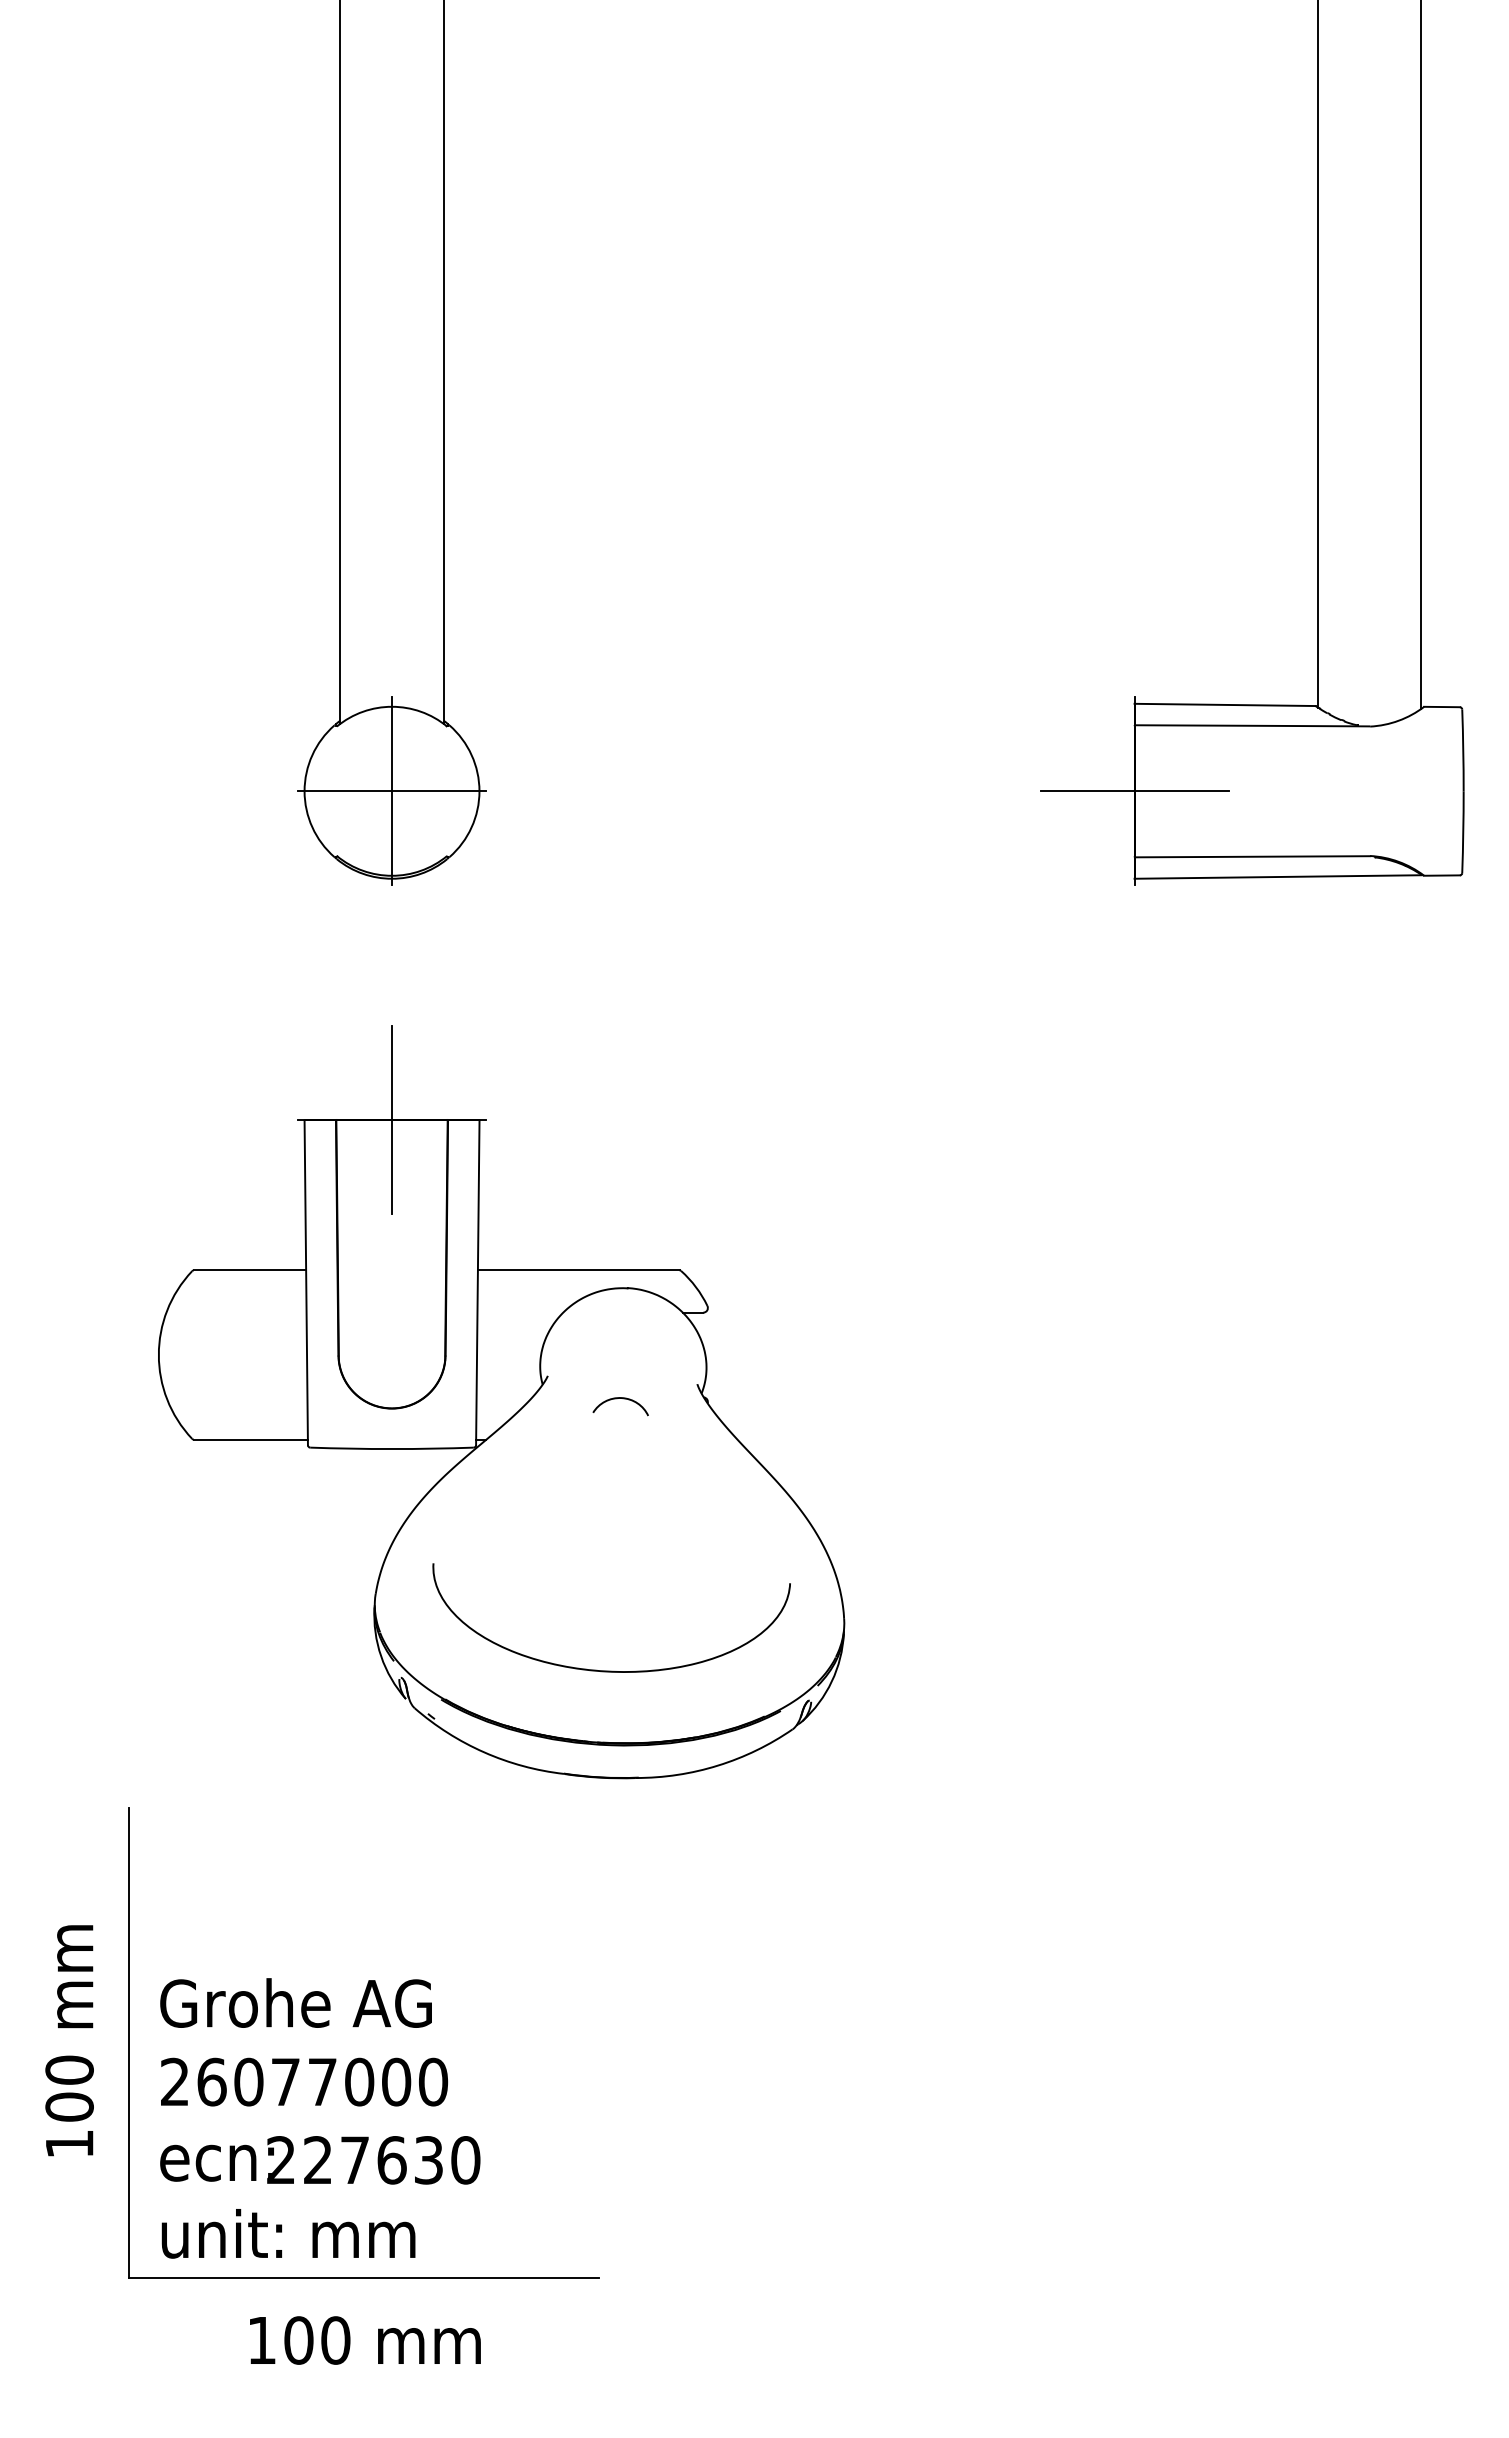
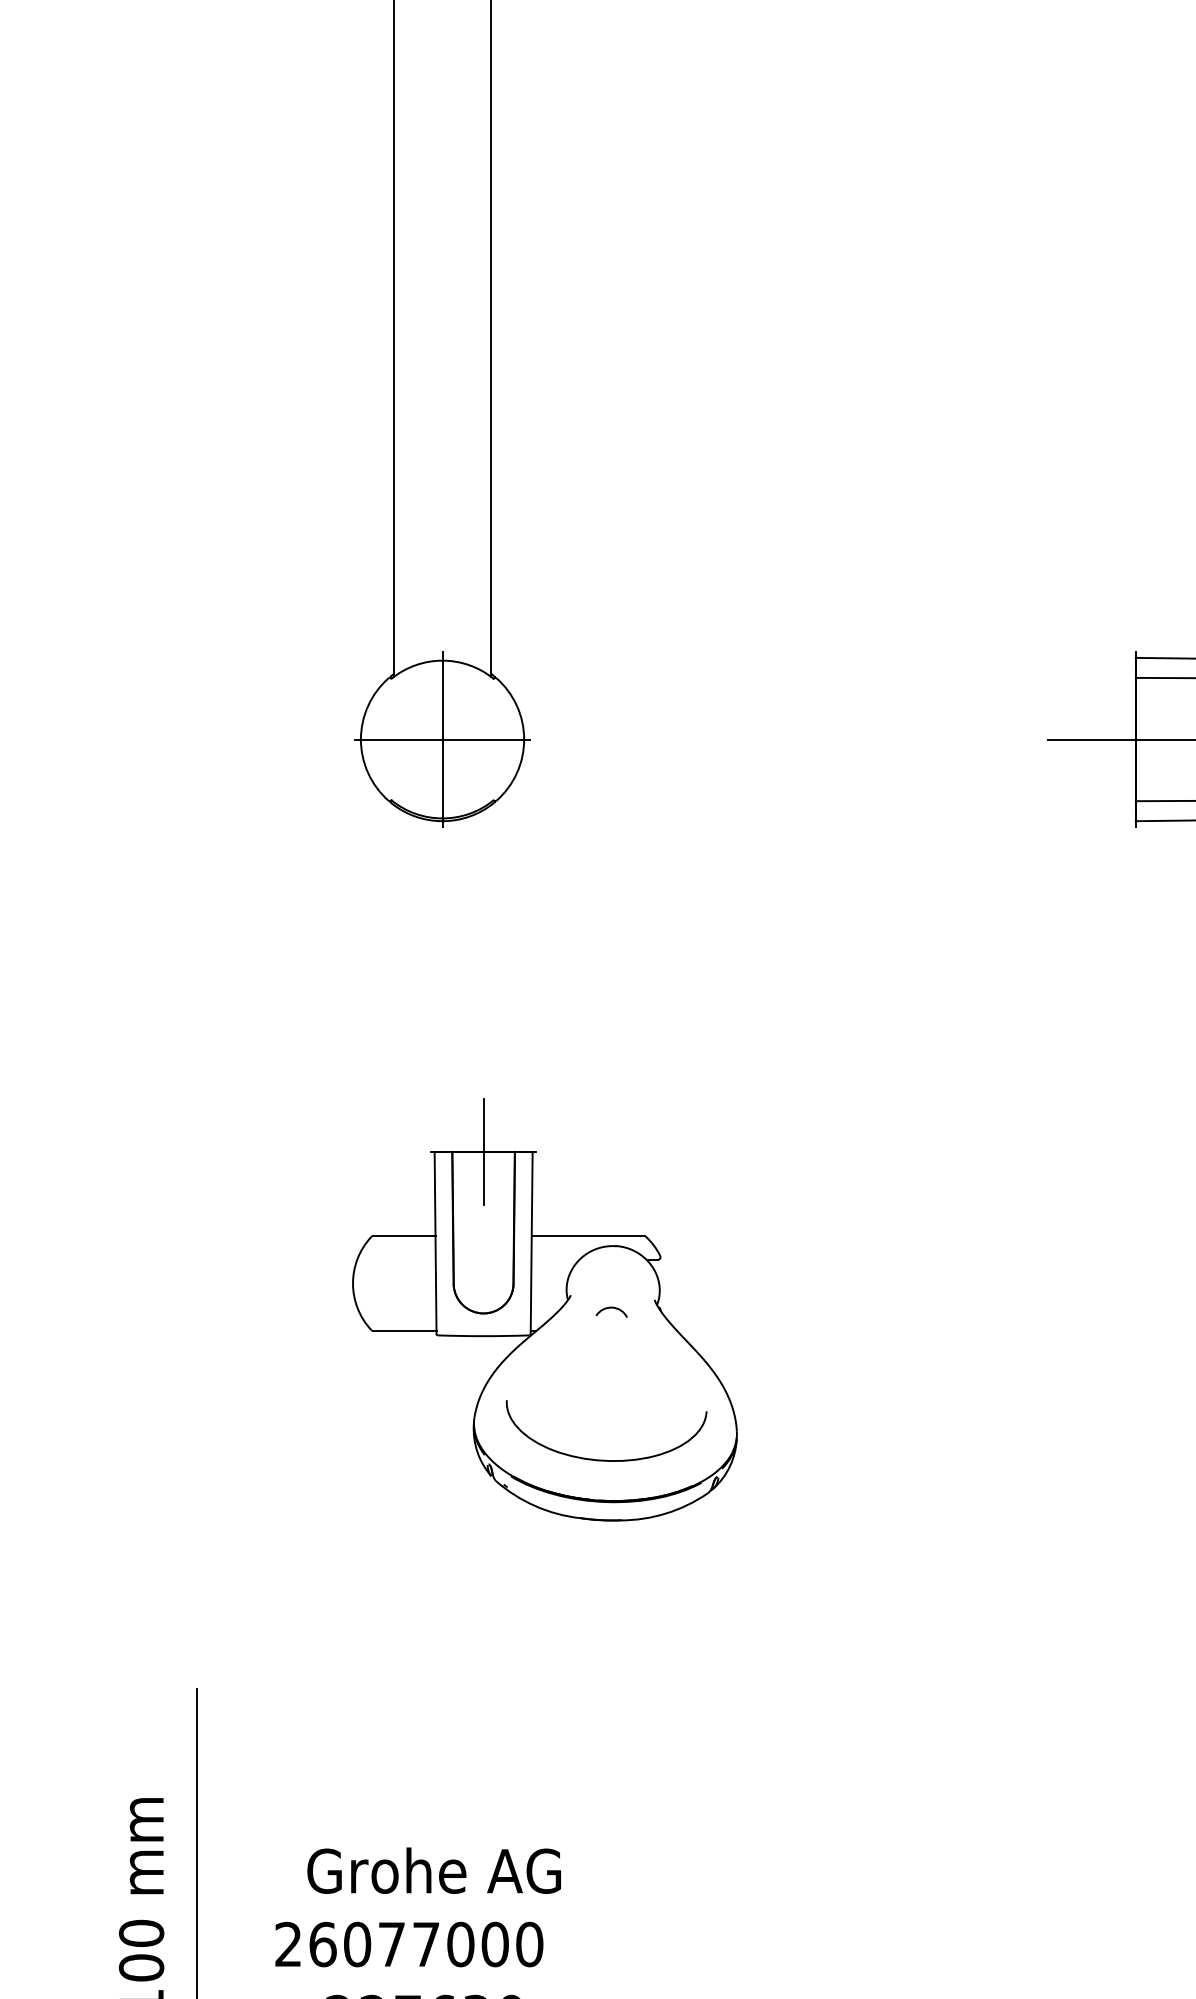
part: (501, 1402) -> (544, 1310), size x0.6
text: (295, 2002) -> (433, 1870), moved
text: (304, 2081) -> (409, 1943), moved

